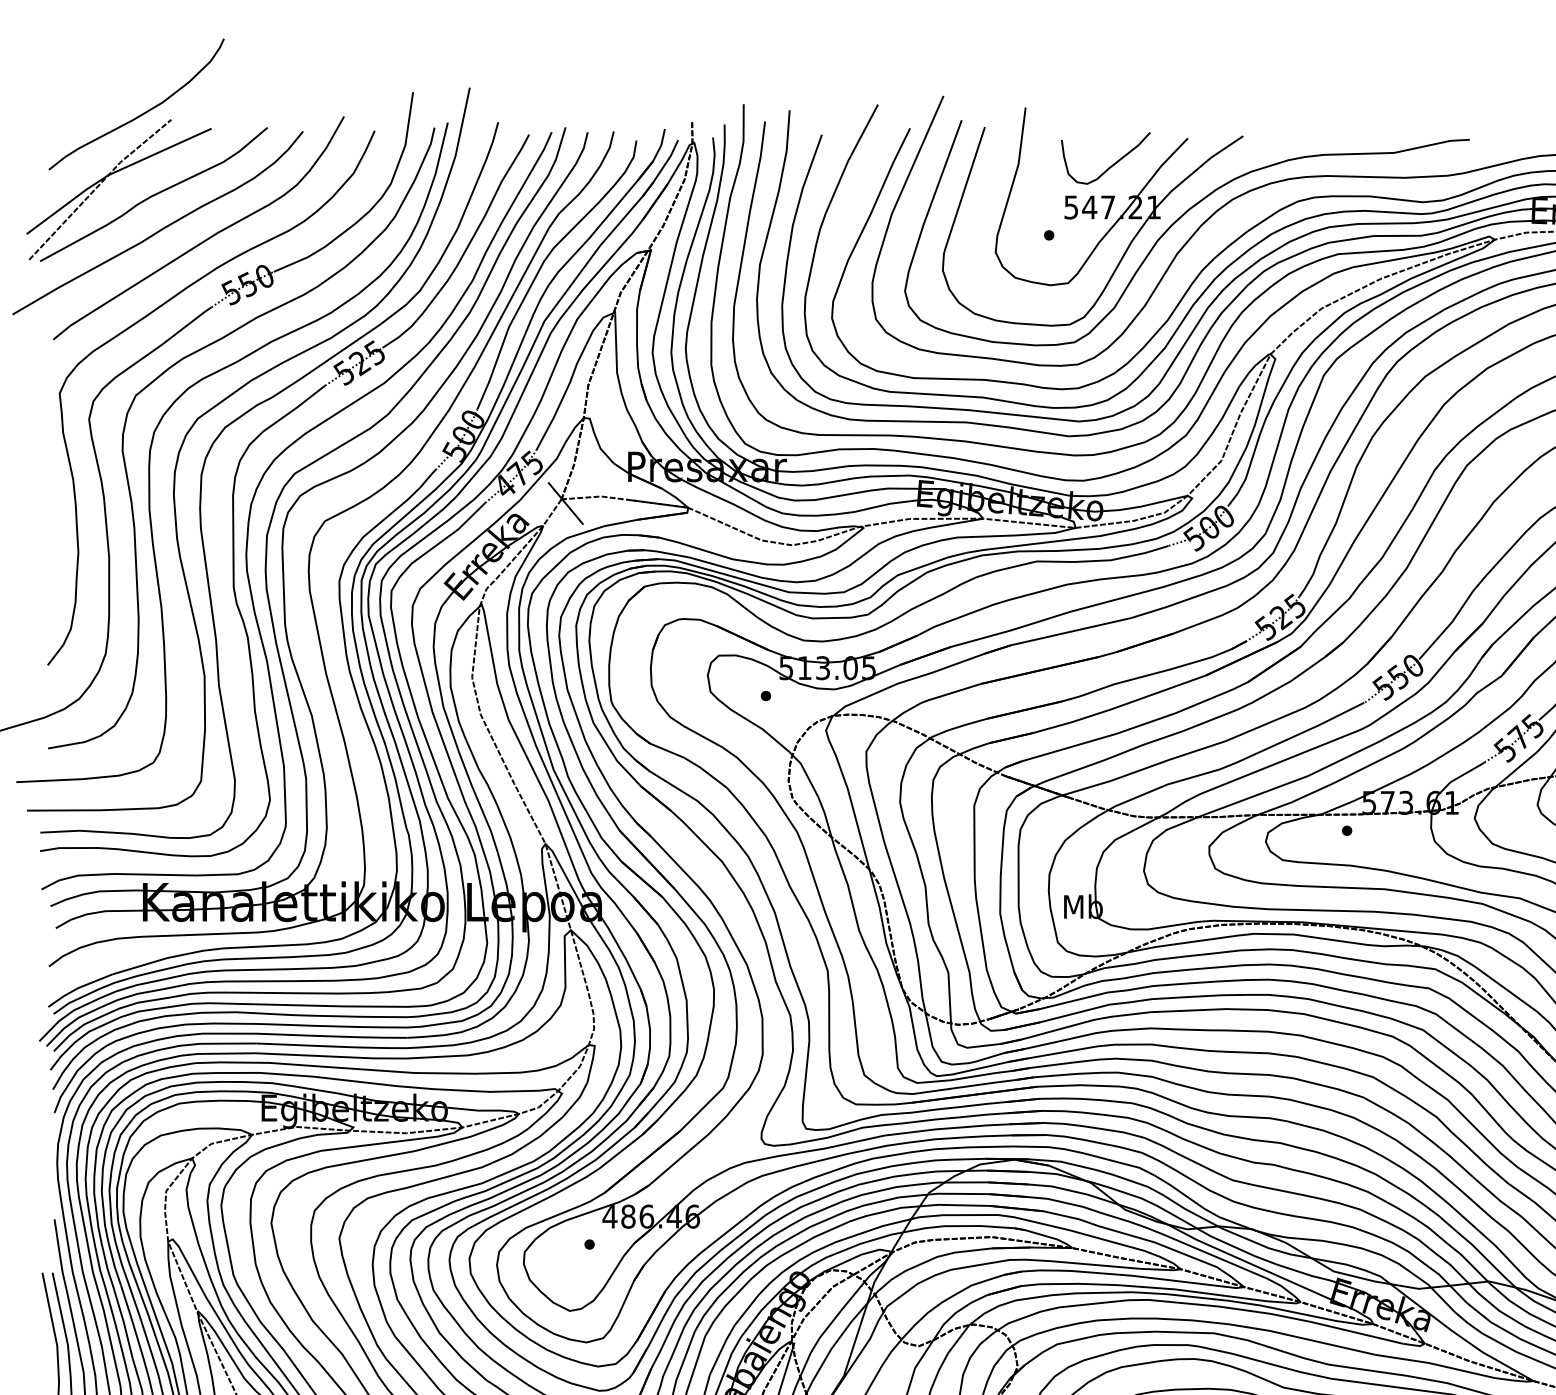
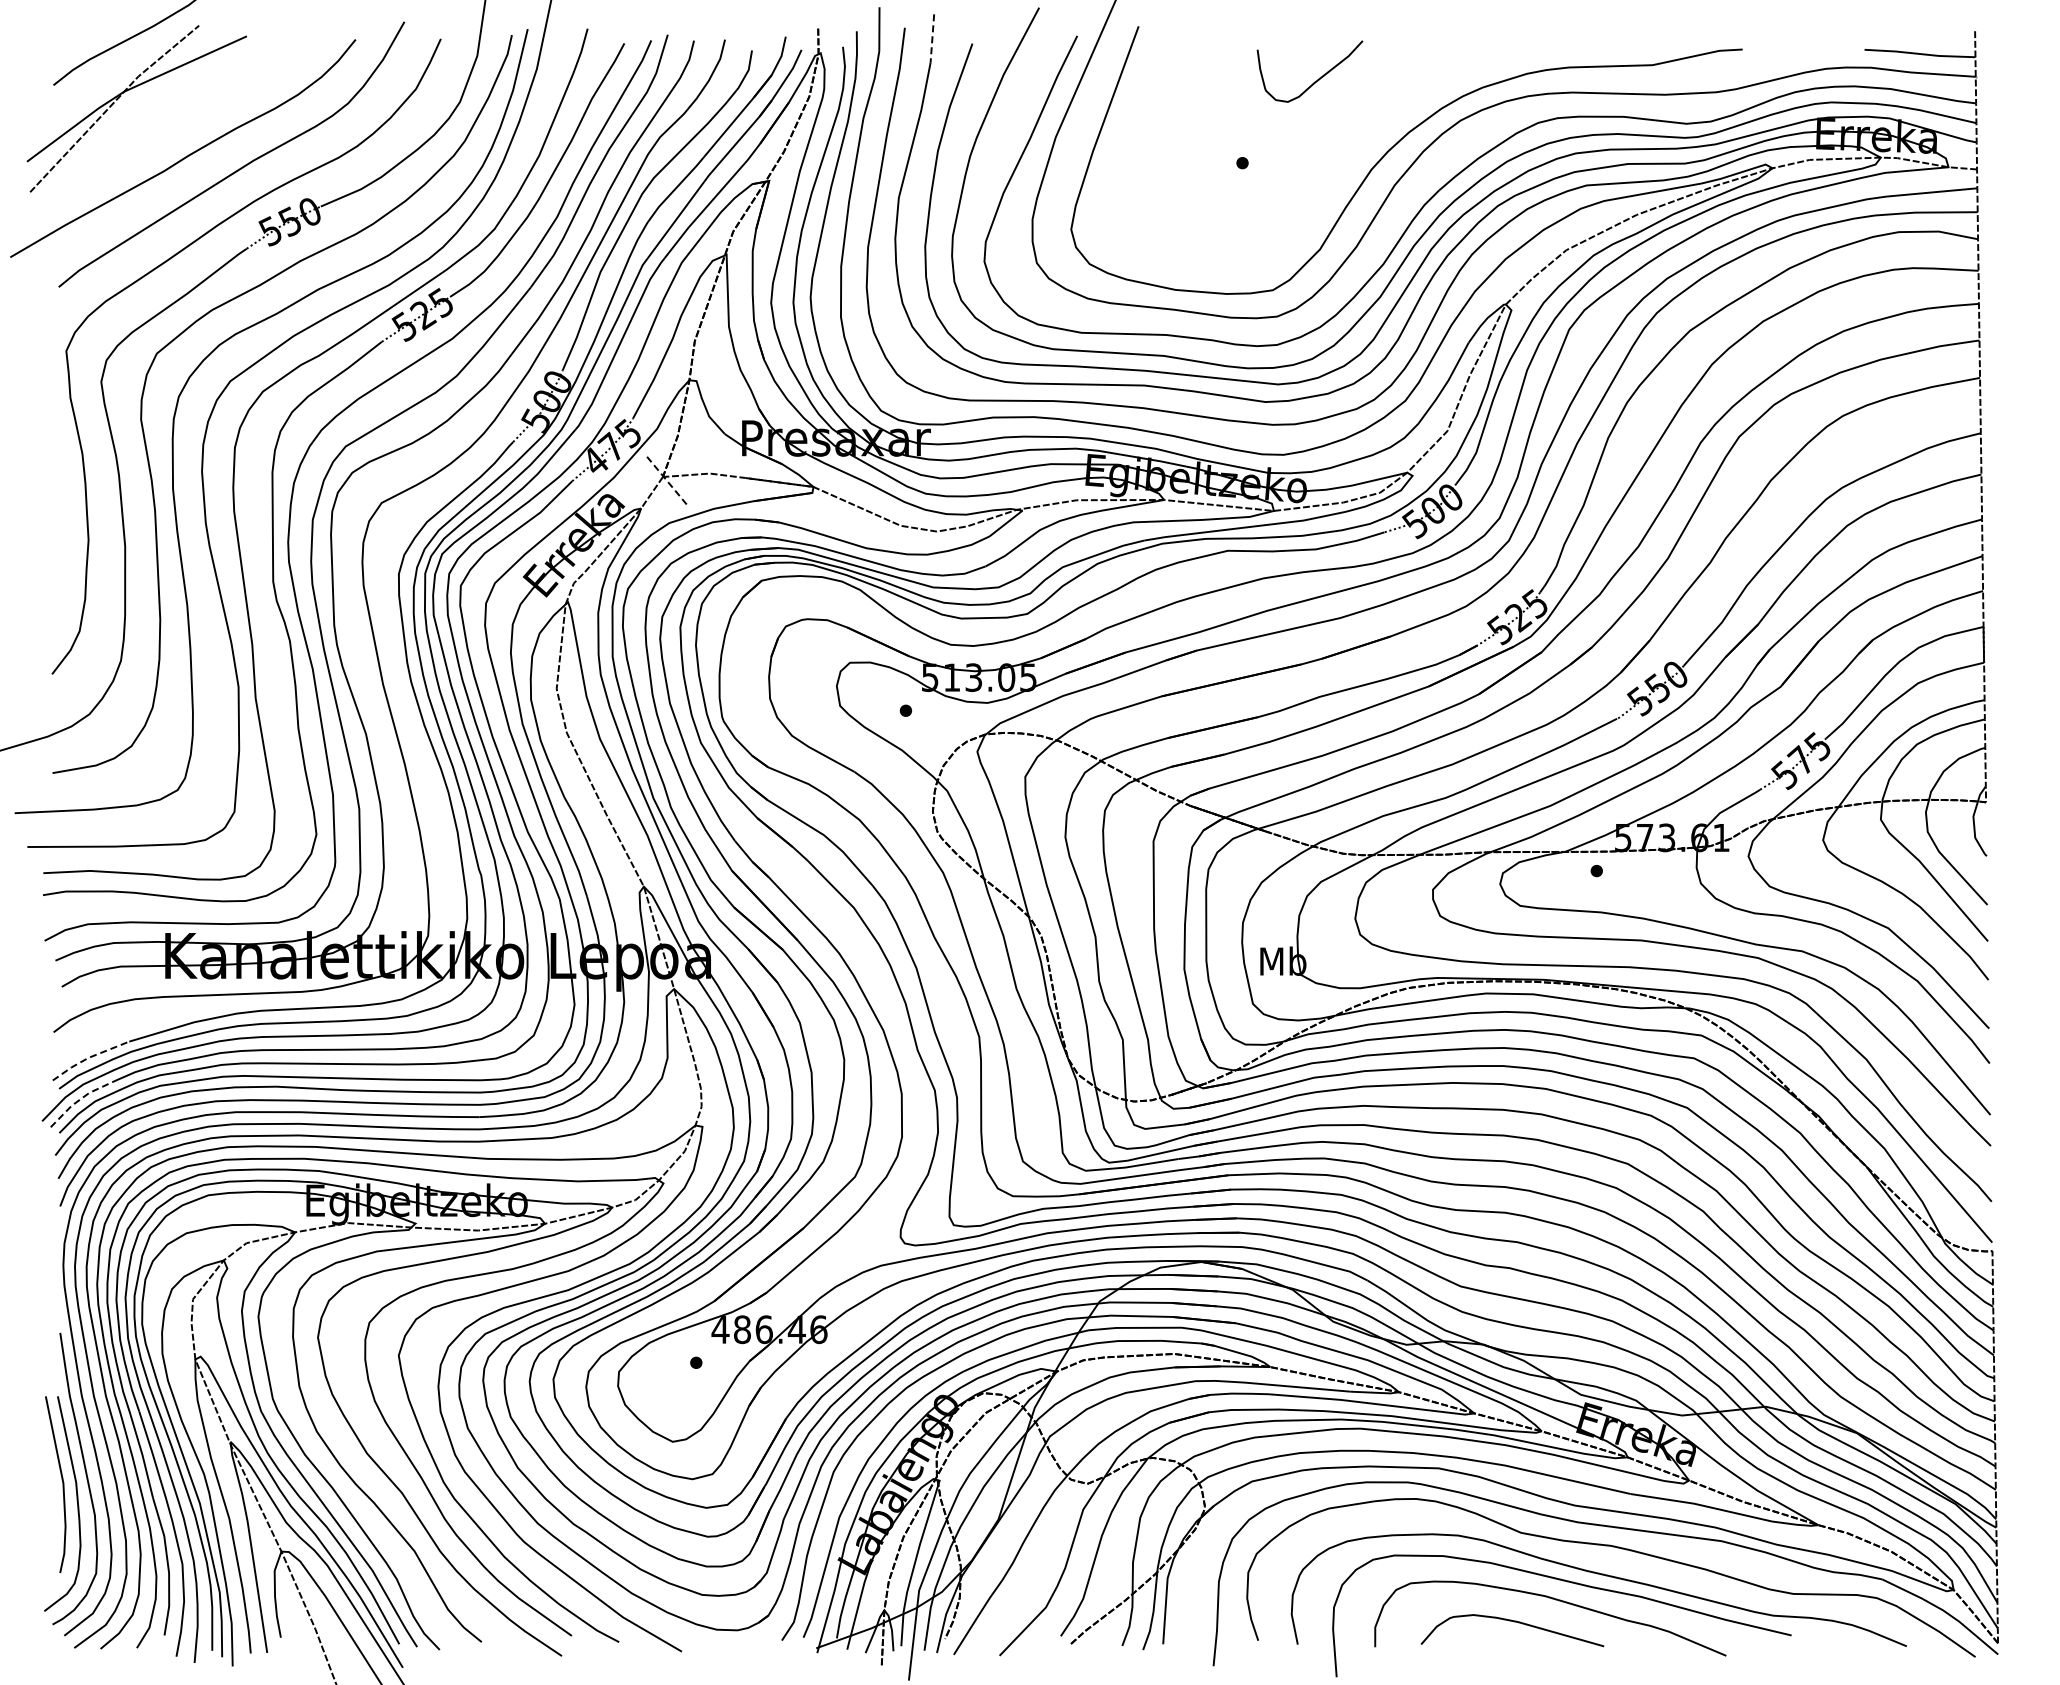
line: (788, 131) -> (932, 39), solid -> dashed
curve: (153, 194) -> (177, 114), removed
part: (1092, 217) -> (1294, 141), removed
line: (566, 503) -> (668, 482), solid -> dashed
line: (78, 987) -> (88, 1057), solid -> dashed
line: (71, 1023) -> (80, 1099), solid -> dashed

